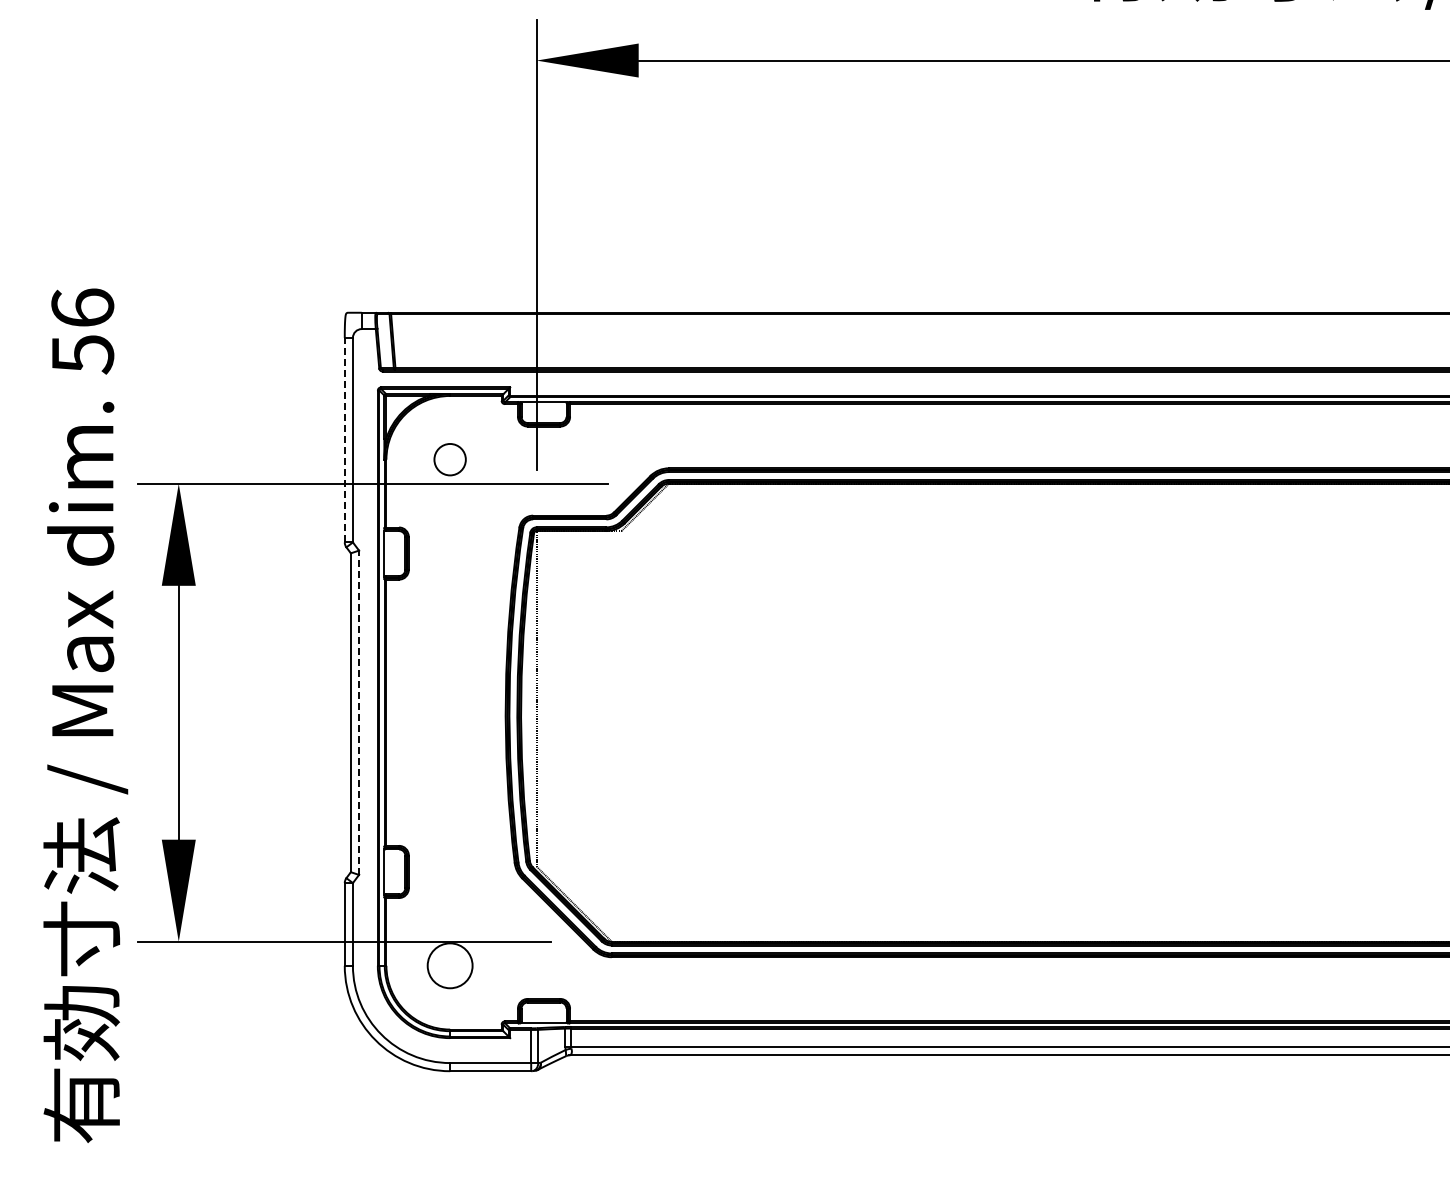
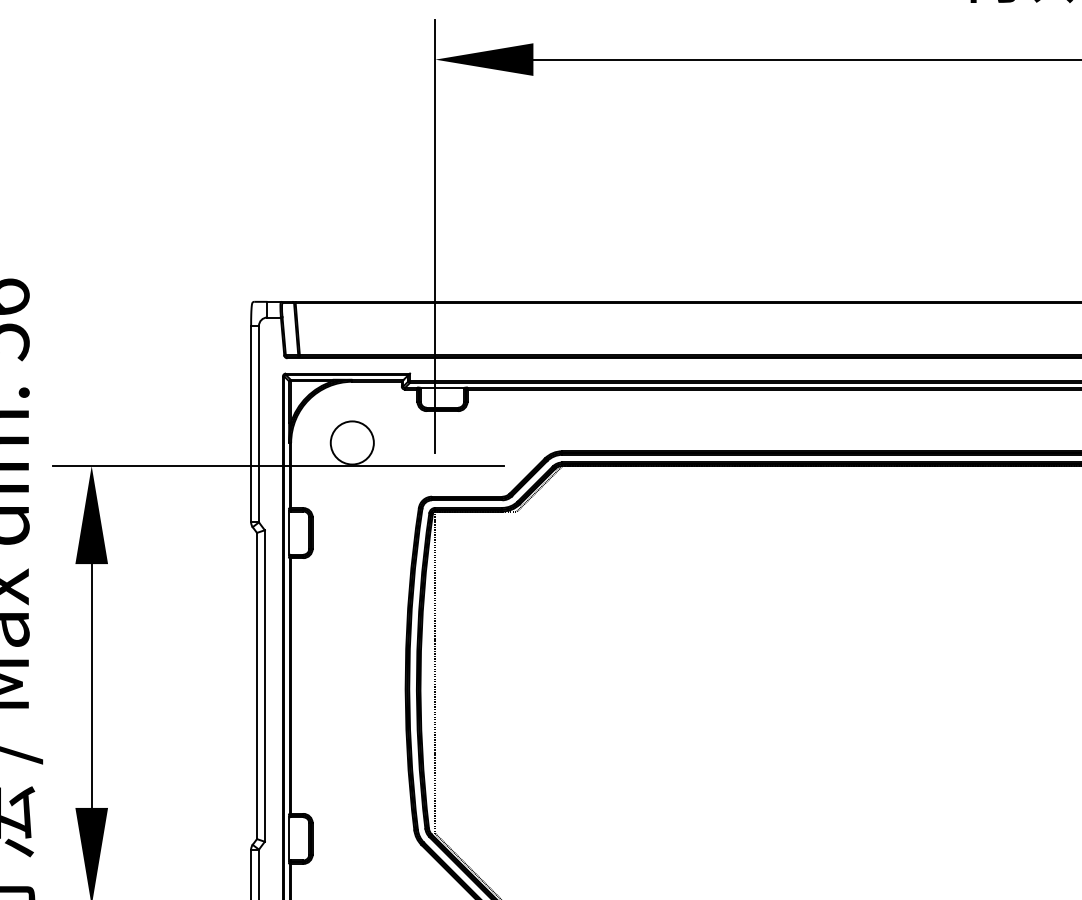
line: (344, 439) -> (250, 423), dashed -> solid
circle: (449, 459) -> (351, 442), size x1.43
line: (359, 712) -> (265, 685), dashed -> solid

